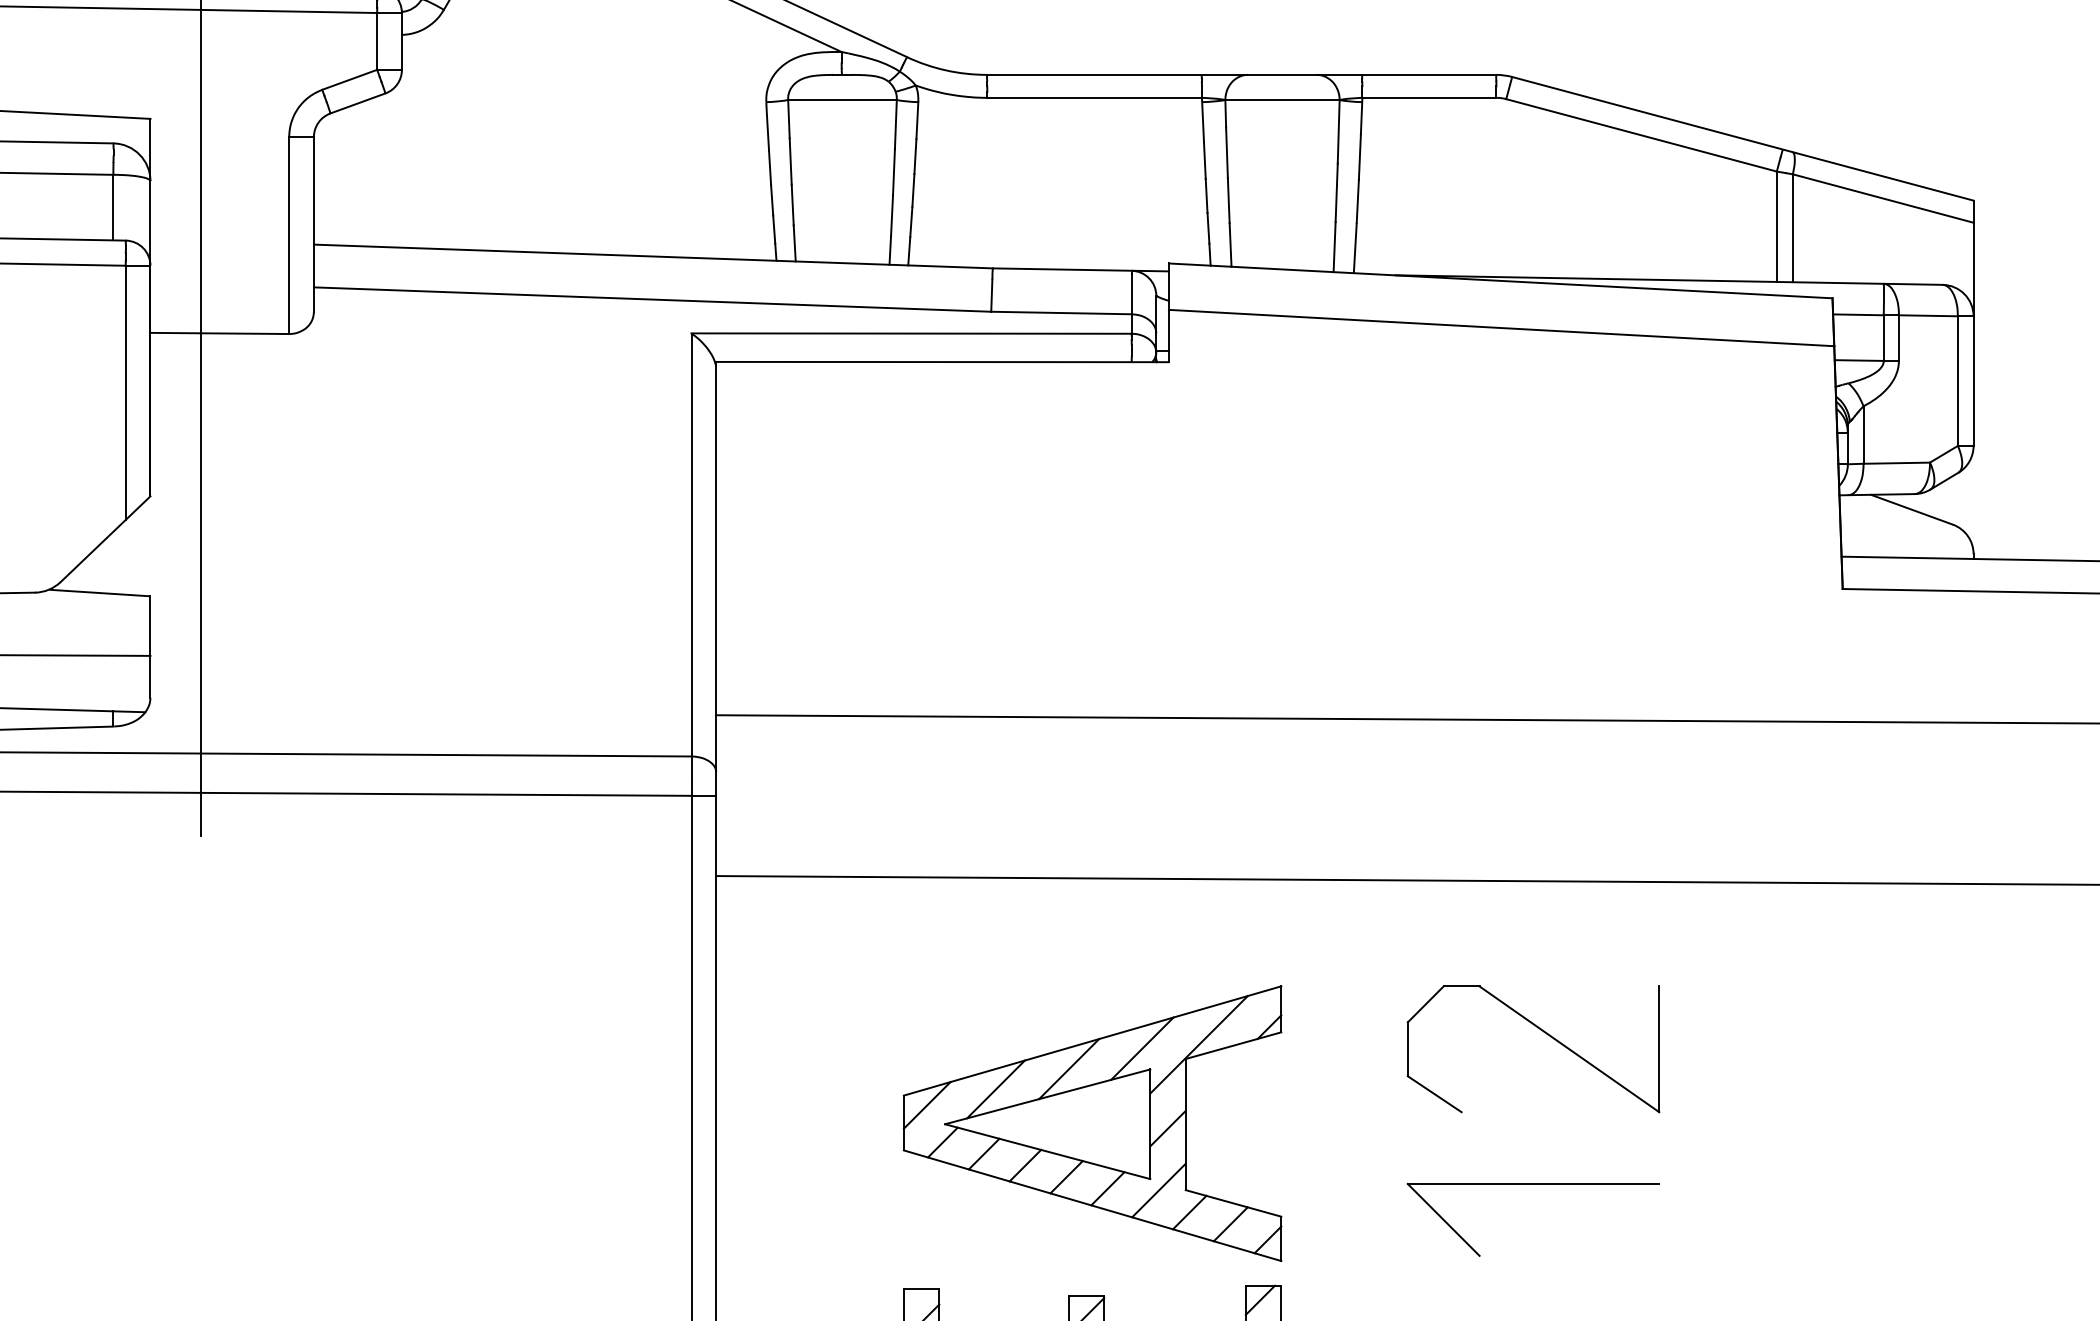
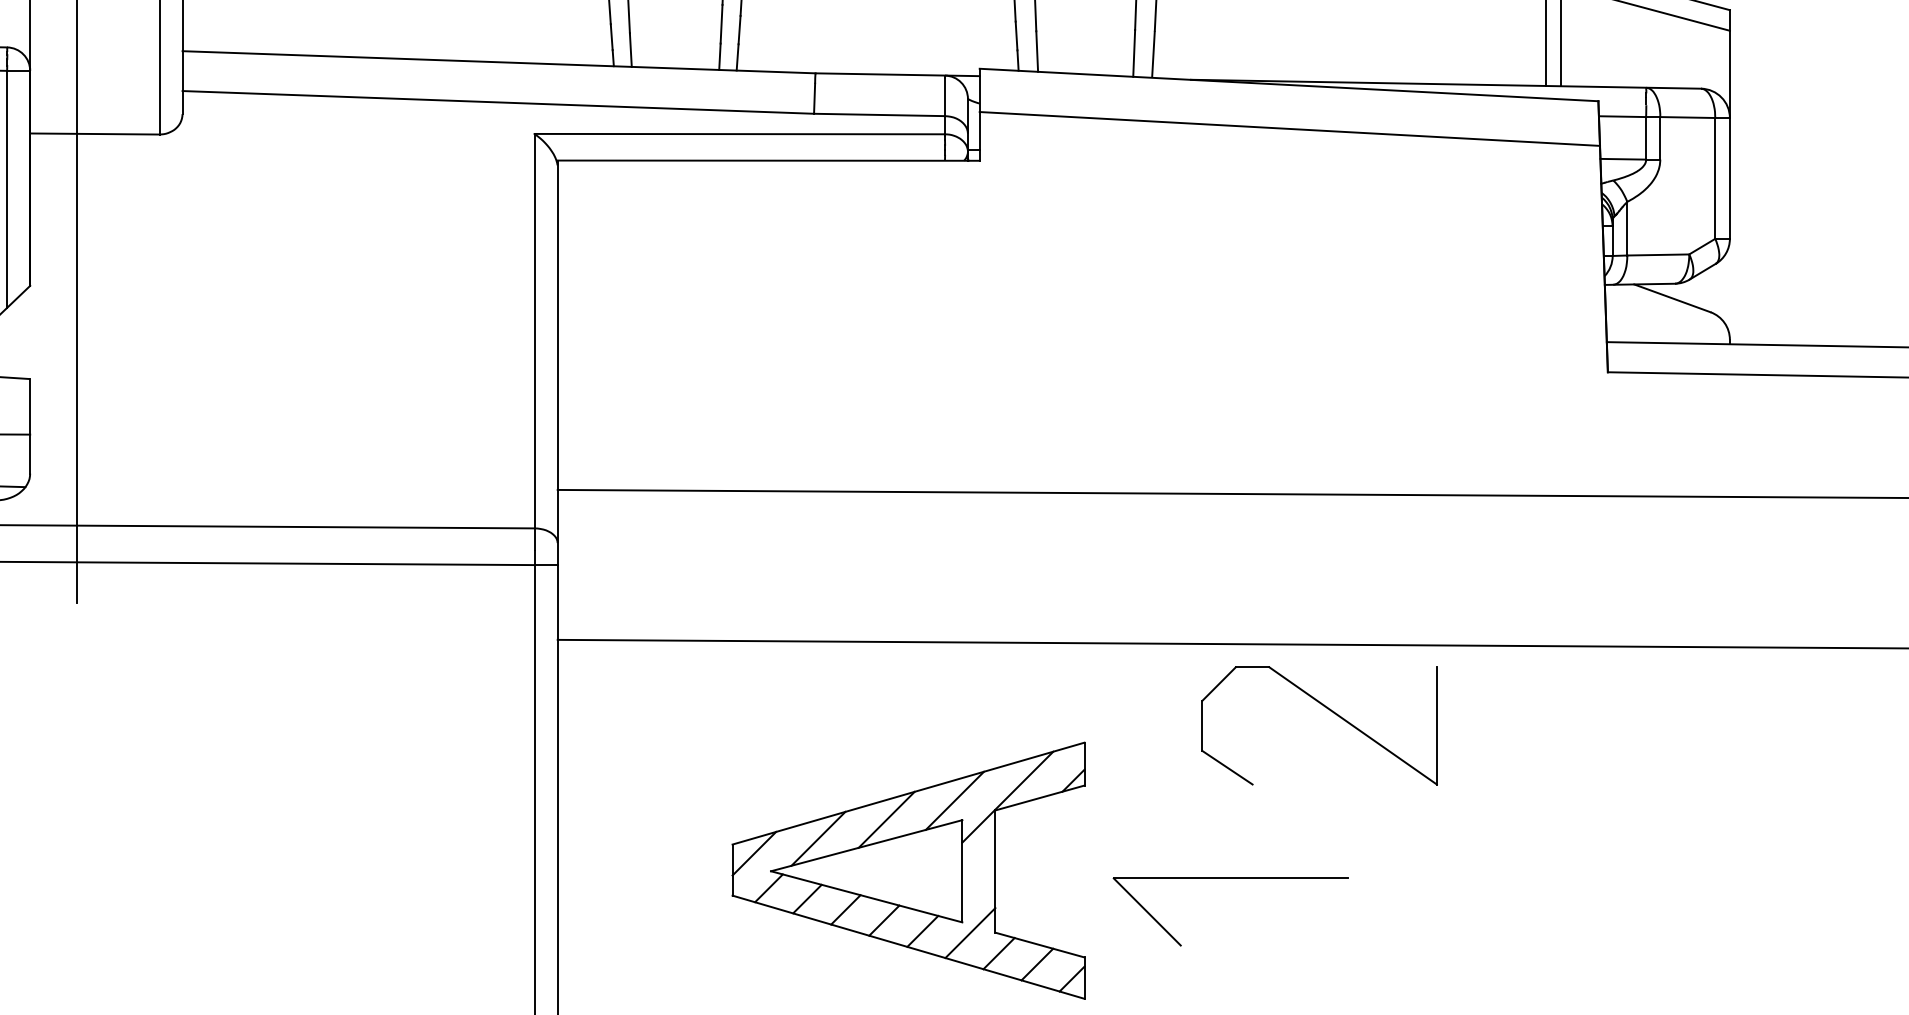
part: (1543, 1032) -> (1328, 710), moved
line: (1167, 1128) -> (978, 875), removed
part: (1532, 1184) -> (1230, 878), moved

